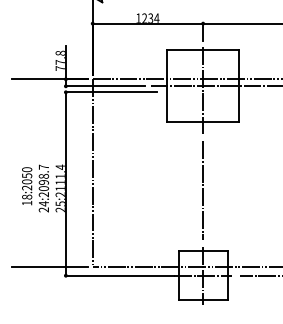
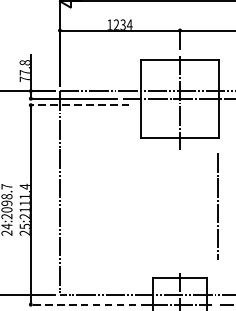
line: (110, 92) -> (79, 105), solid -> dashed
line: (202, 190) -> (217, 206), moved
line: (119, 275) -> (89, 304), solid -> dashed

